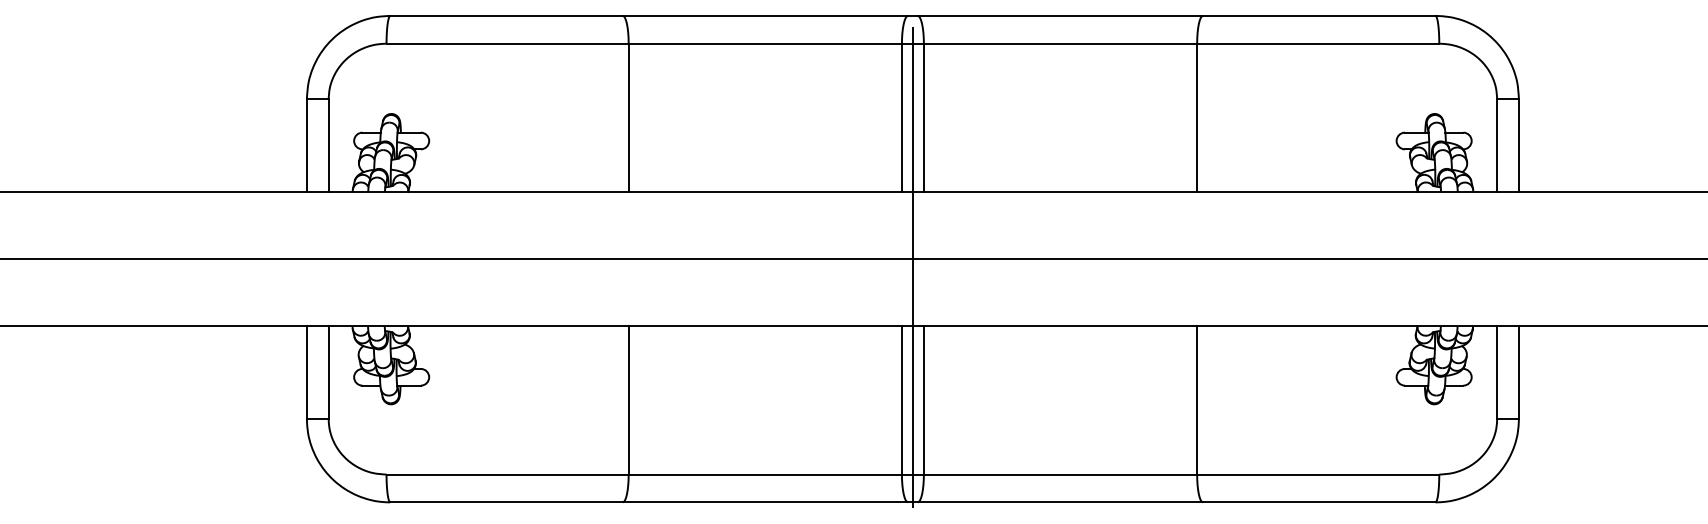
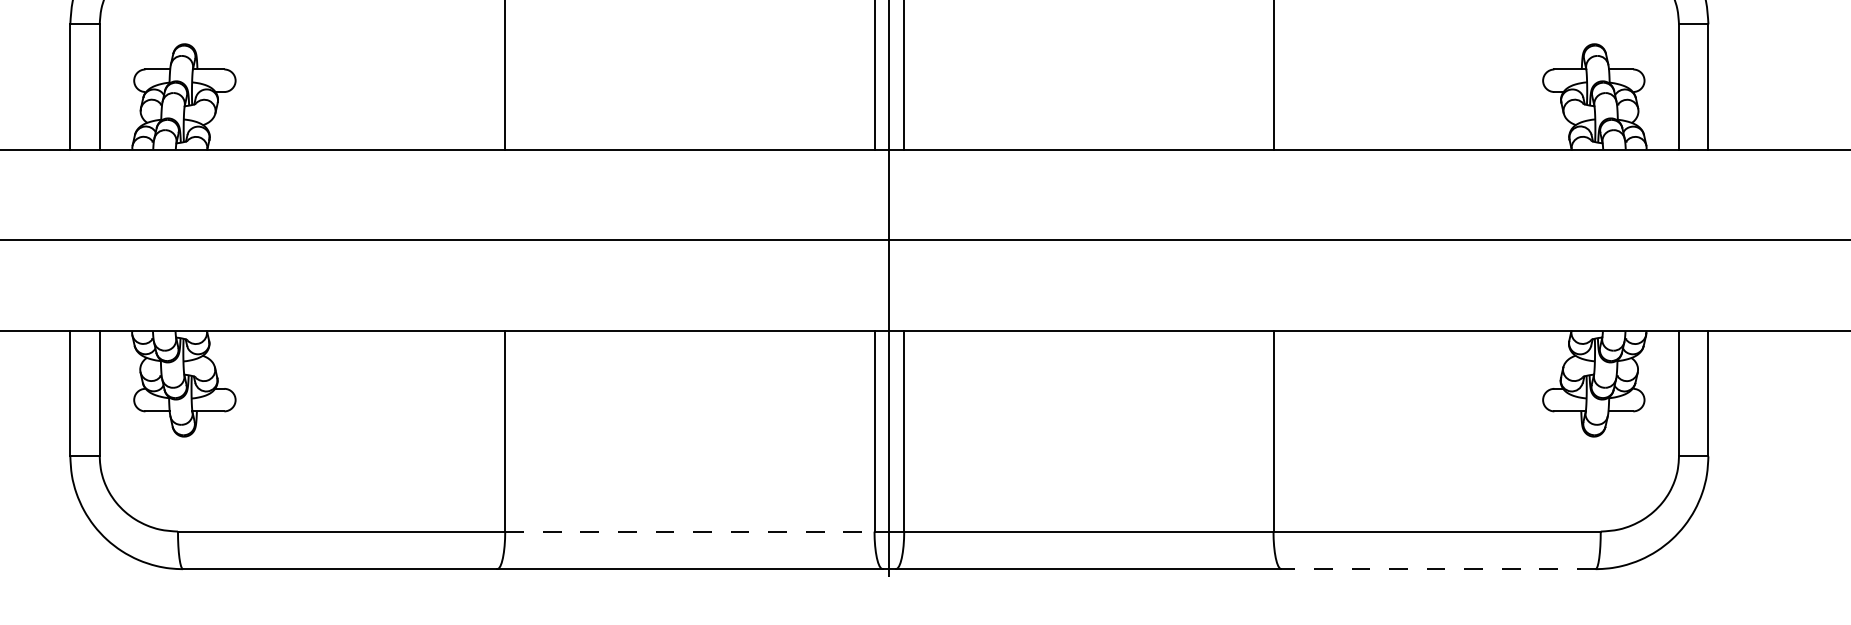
line: (765, 474) -> (690, 531), solid -> dashed
line: (1318, 502) -> (1437, 569), solid -> dashed

